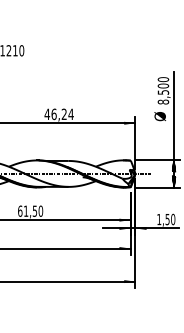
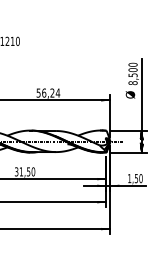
text: (47, 113) -> (38, 92), 46,24 -> 56,24
text: (20, 210) -> (16, 171), 61,50 -> 31,50

